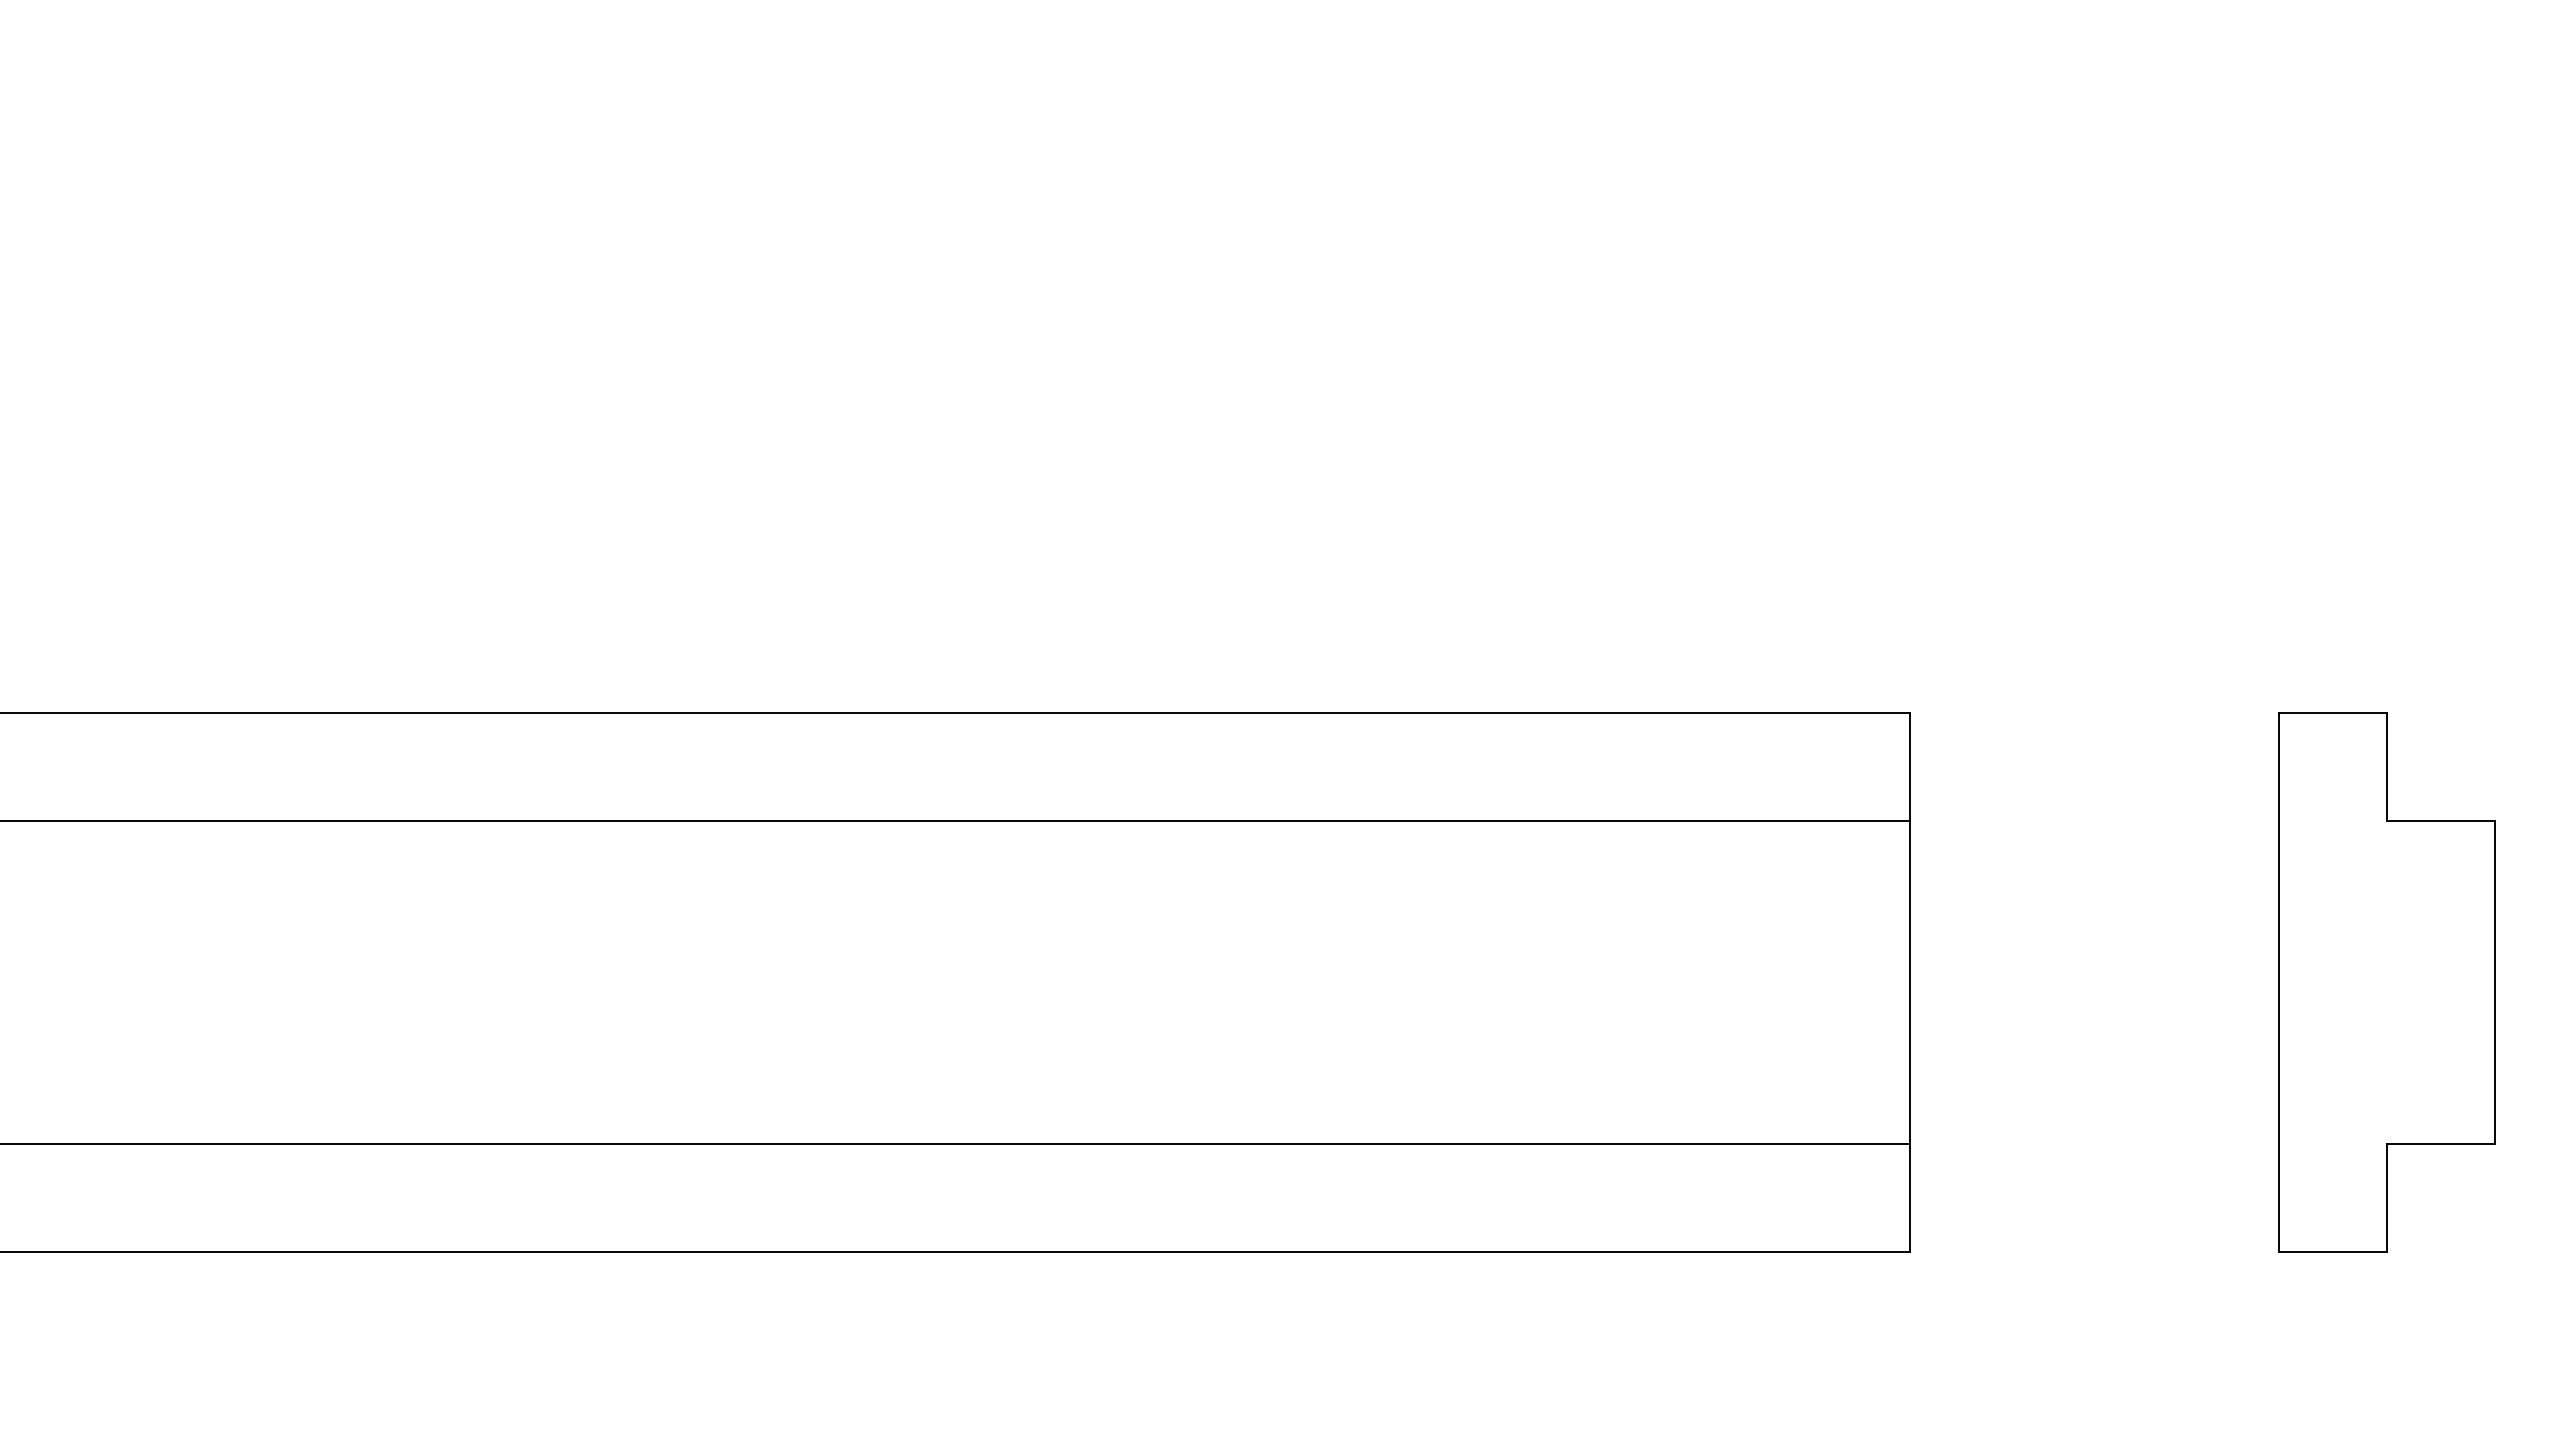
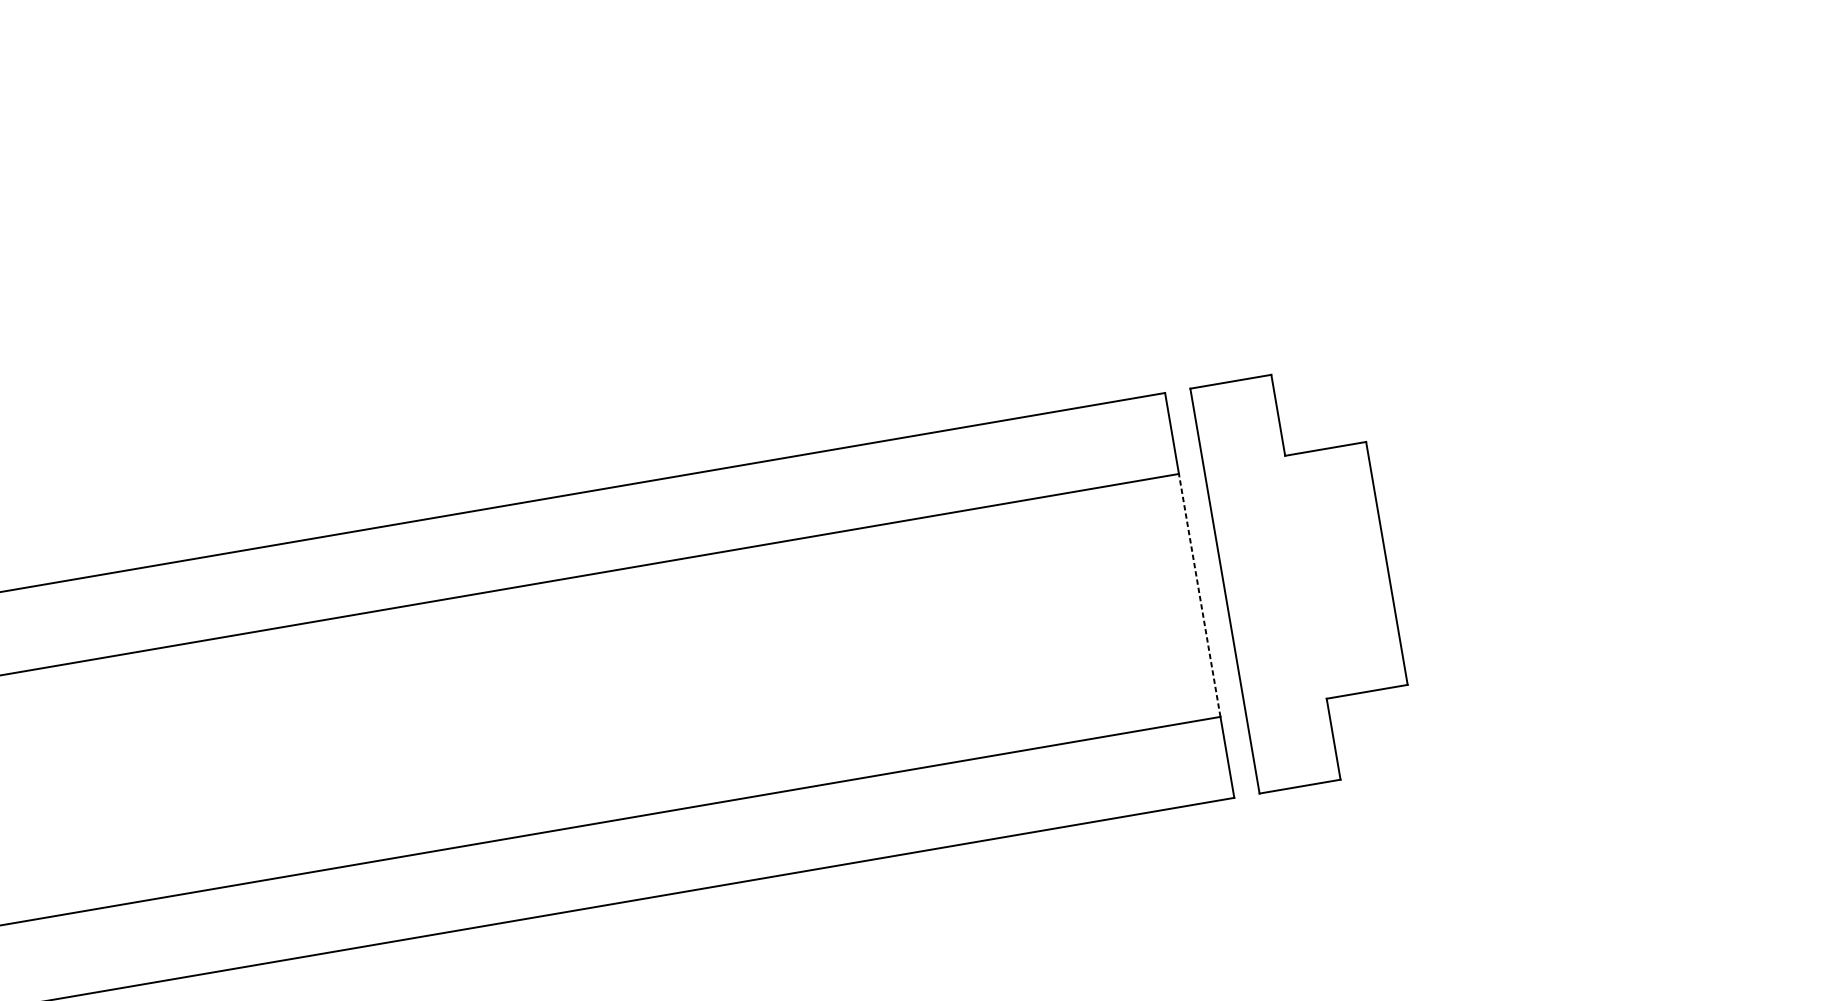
line: (1910, 982) -> (1199, 595), solid -> dashed
part: (2386, 982) -> (1305, 577), moved

